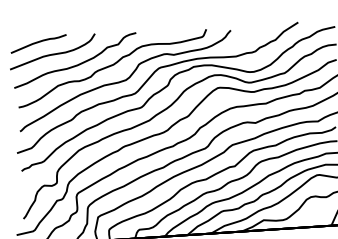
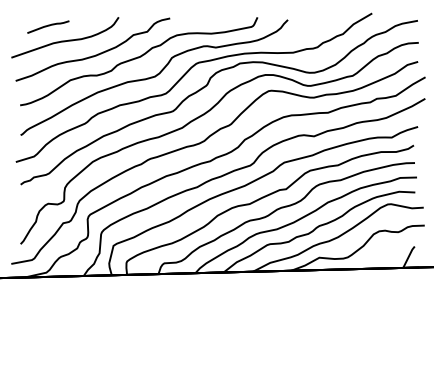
part: (38, 43) -> (48, 26), size x0.6

